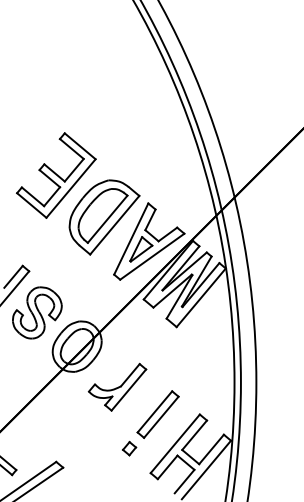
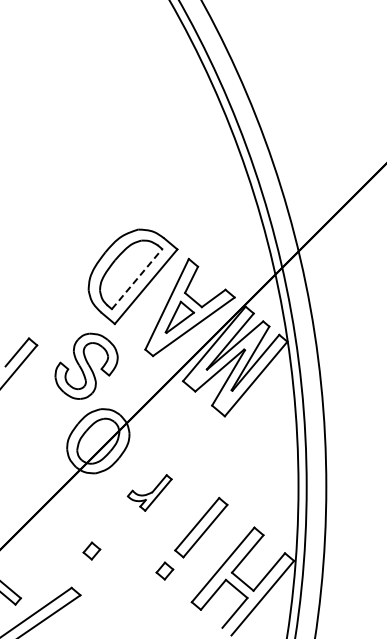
part: (56, 175) -> (71, 223), removed
line: (107, 218) -> (137, 278), solid -> dashed
part: (37, 312) -> (86, 365), moved
part: (117, 386) -> (149, 492), size x0.6
part: (71, 432) -> (91, 550), added

